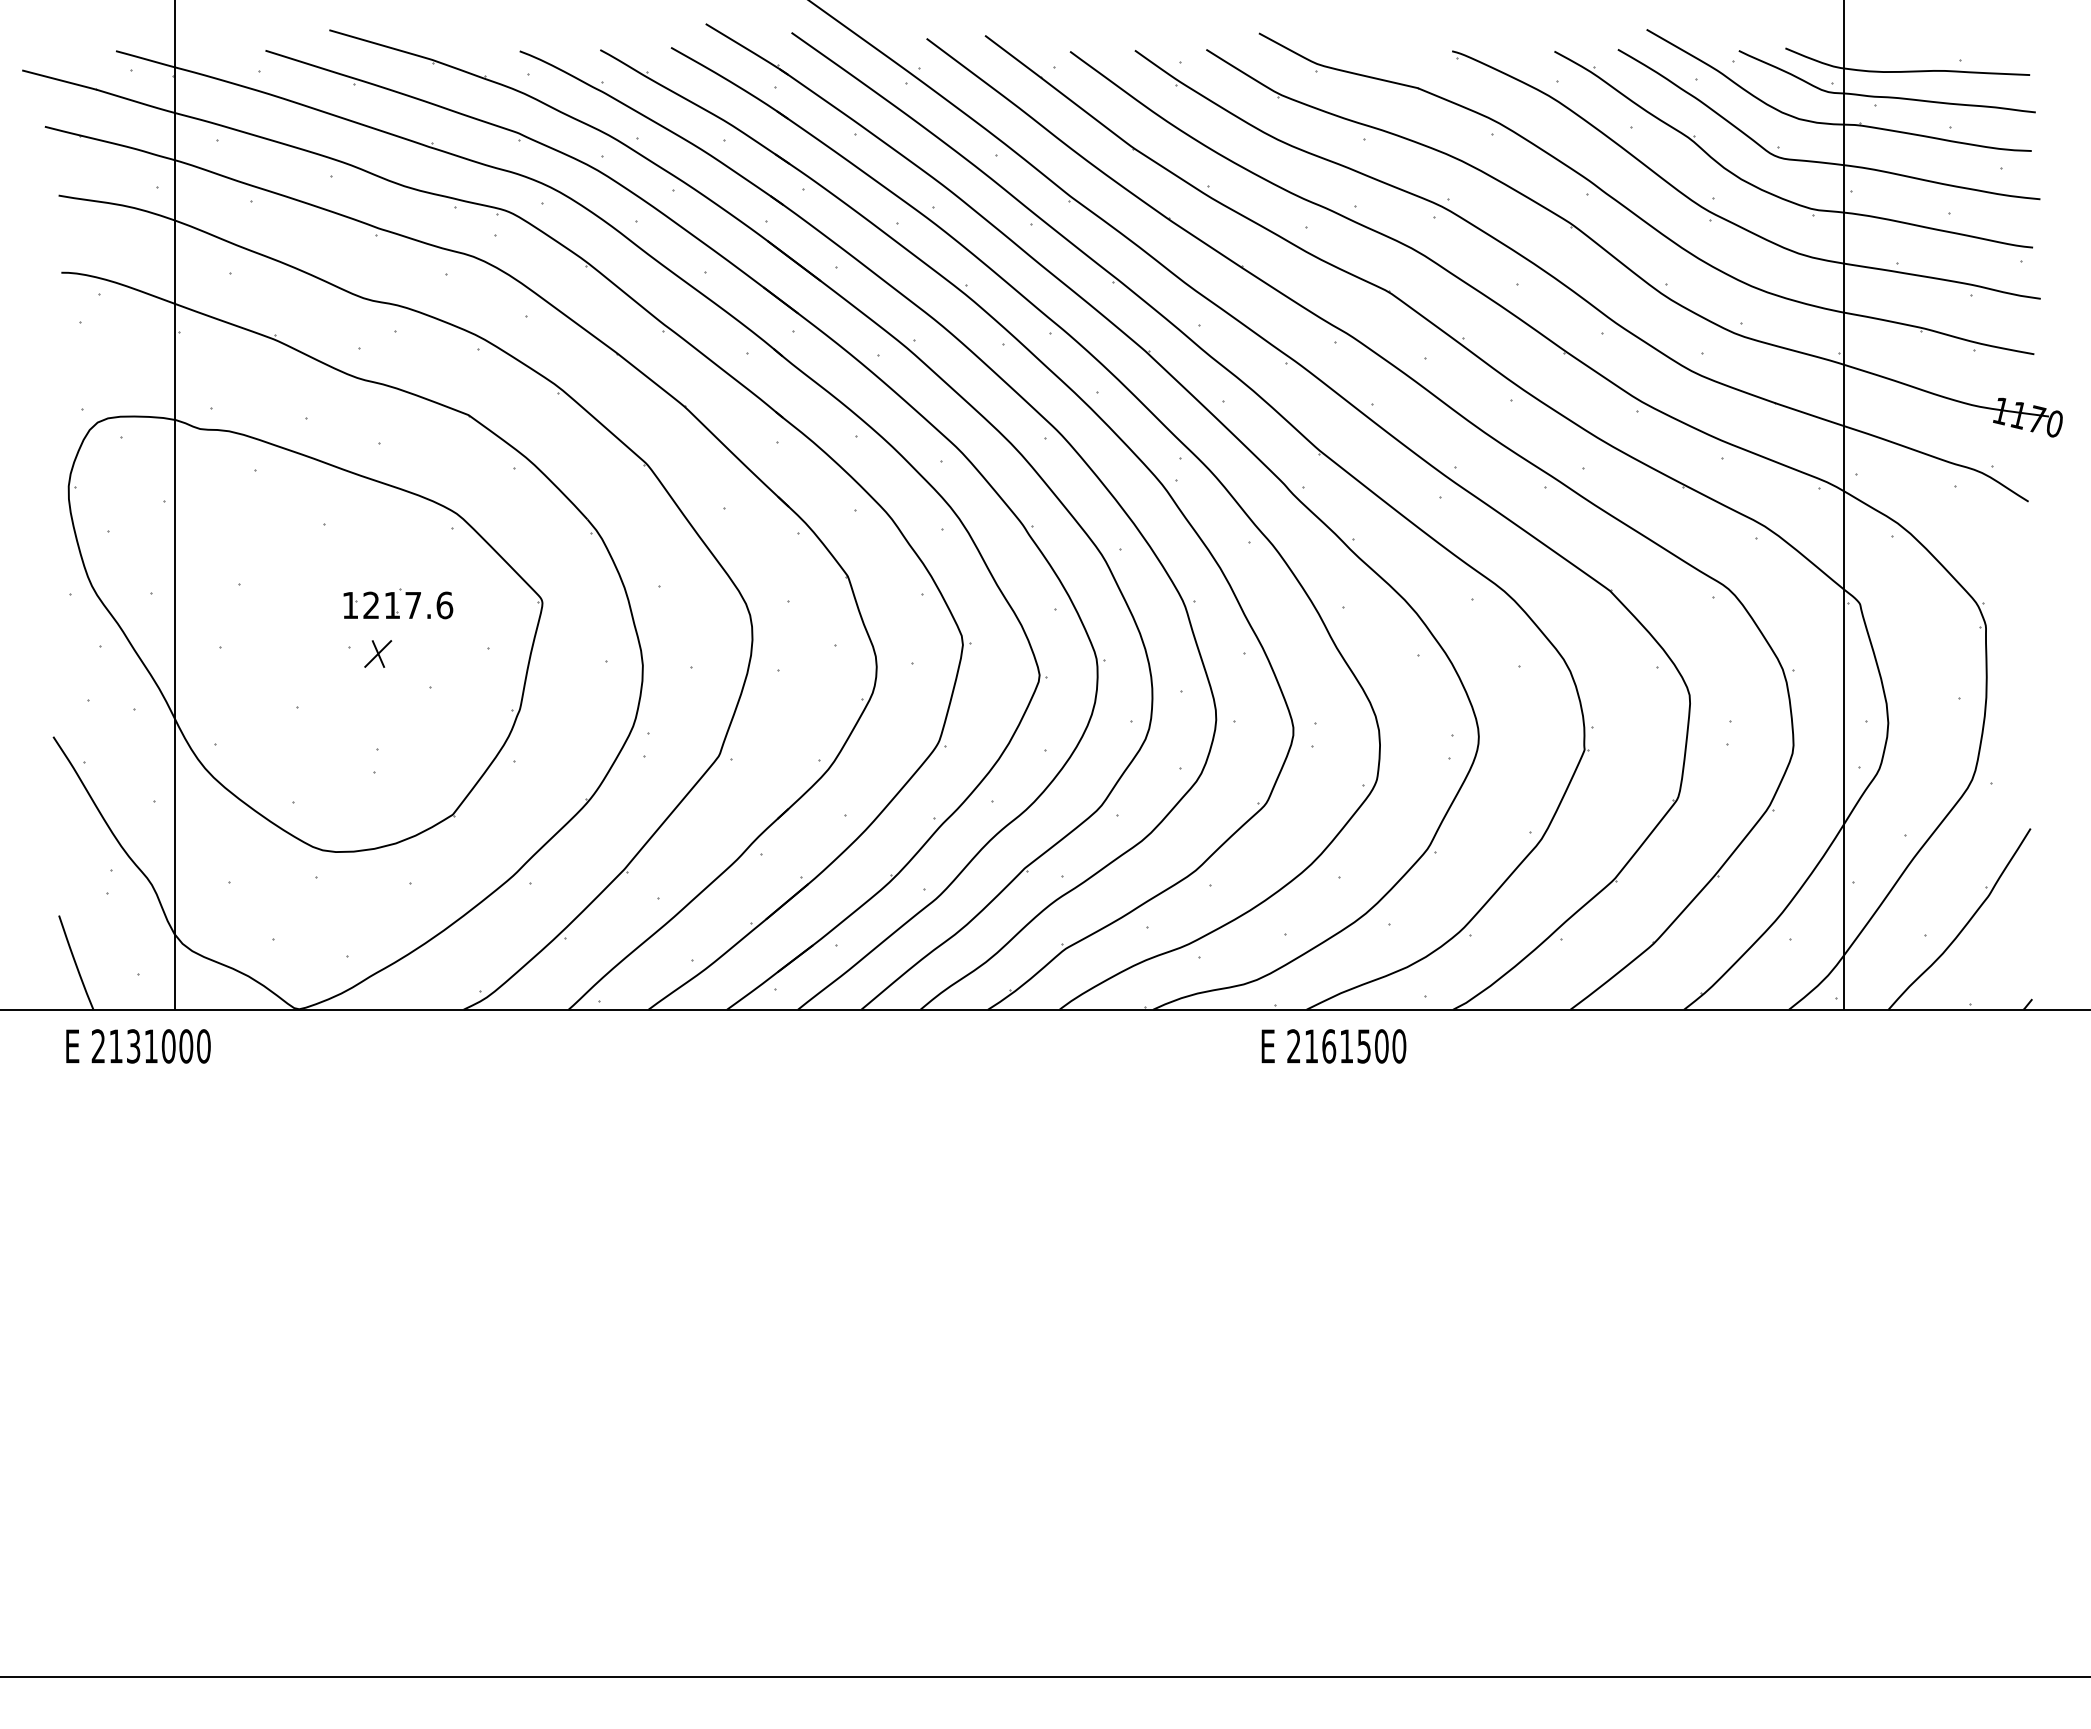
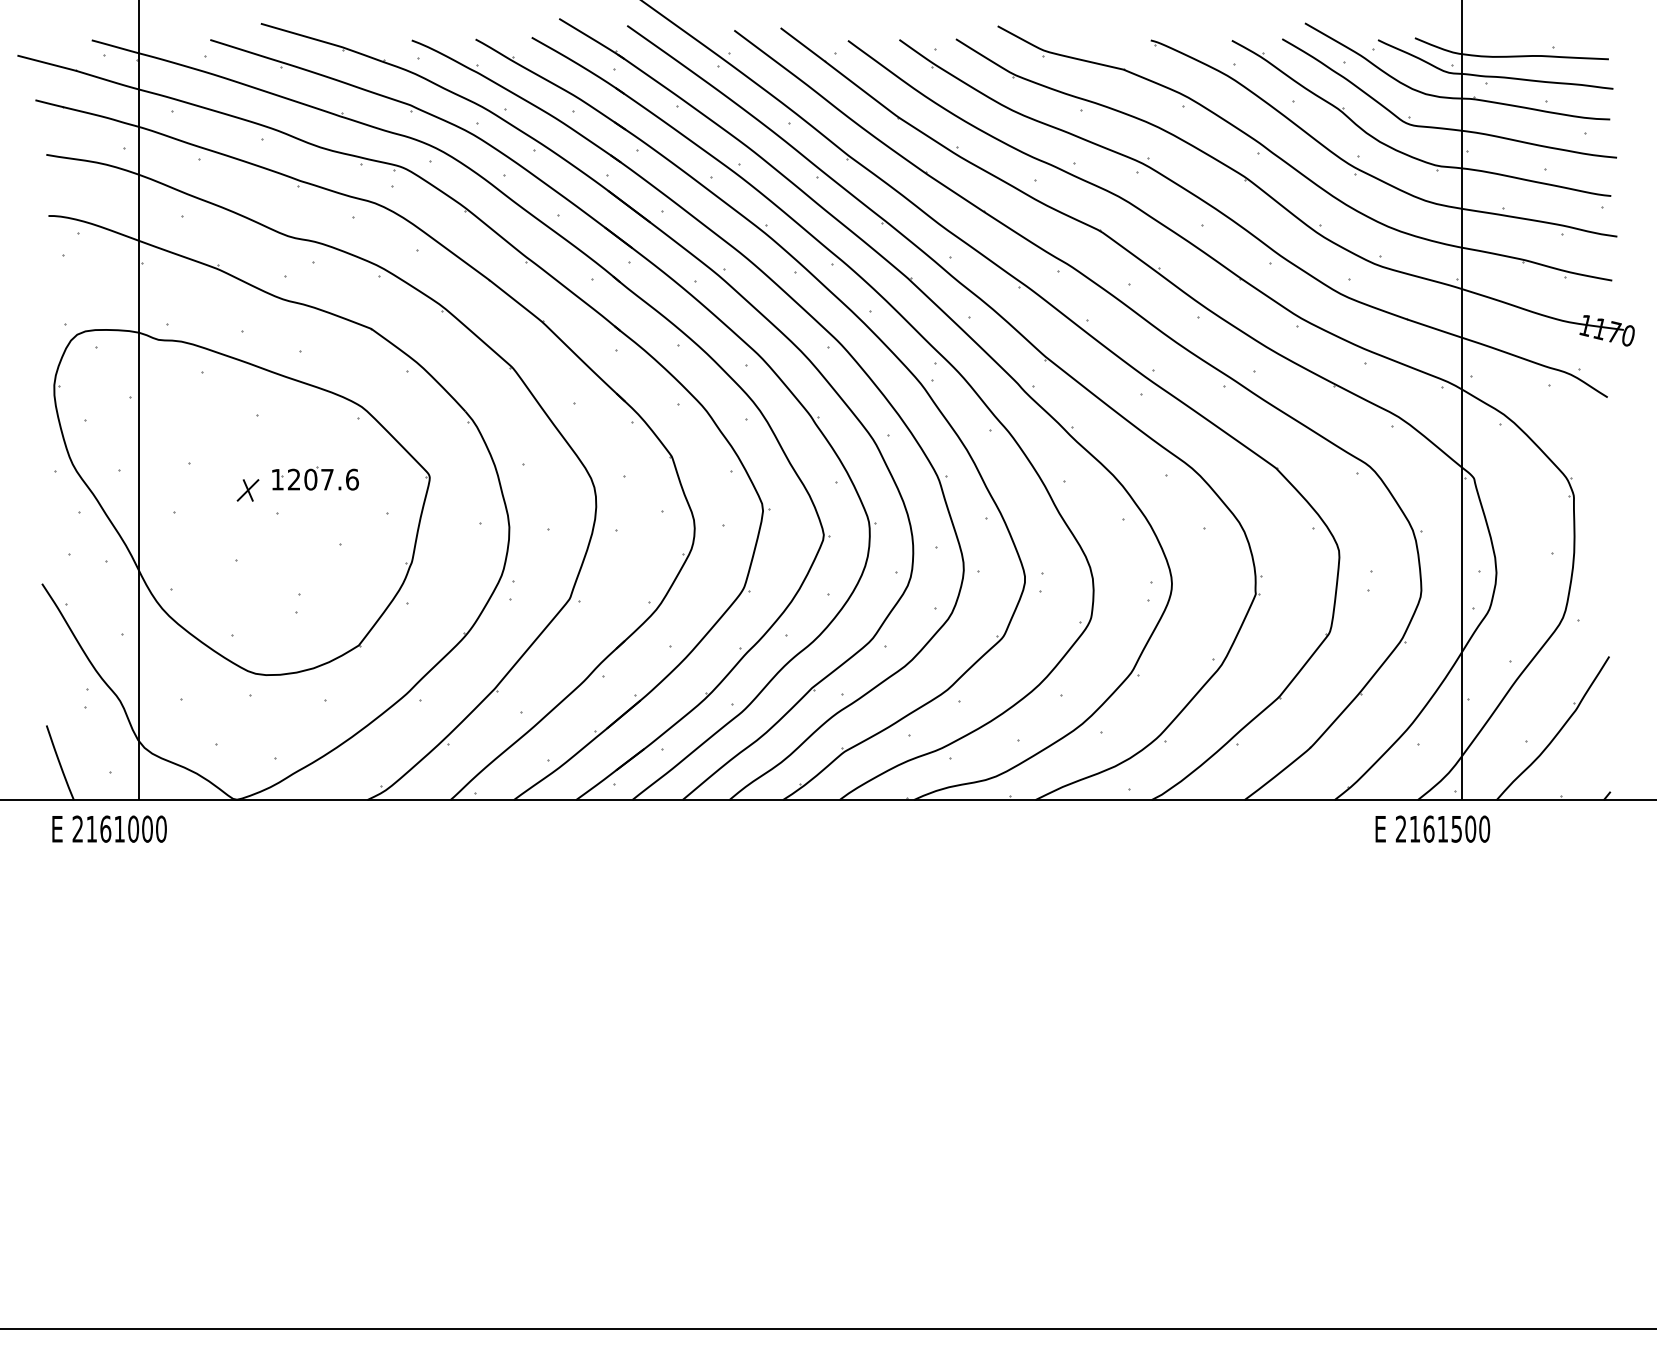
text: (392, 605) -> (310, 479), 1217.6 -> 1207.6
part: (378, 653) -> (248, 490), moved
text: (133, 1046) -> (105, 829), 2131000 -> 2161000
text: (1333, 1046) -> (1432, 829), moved

